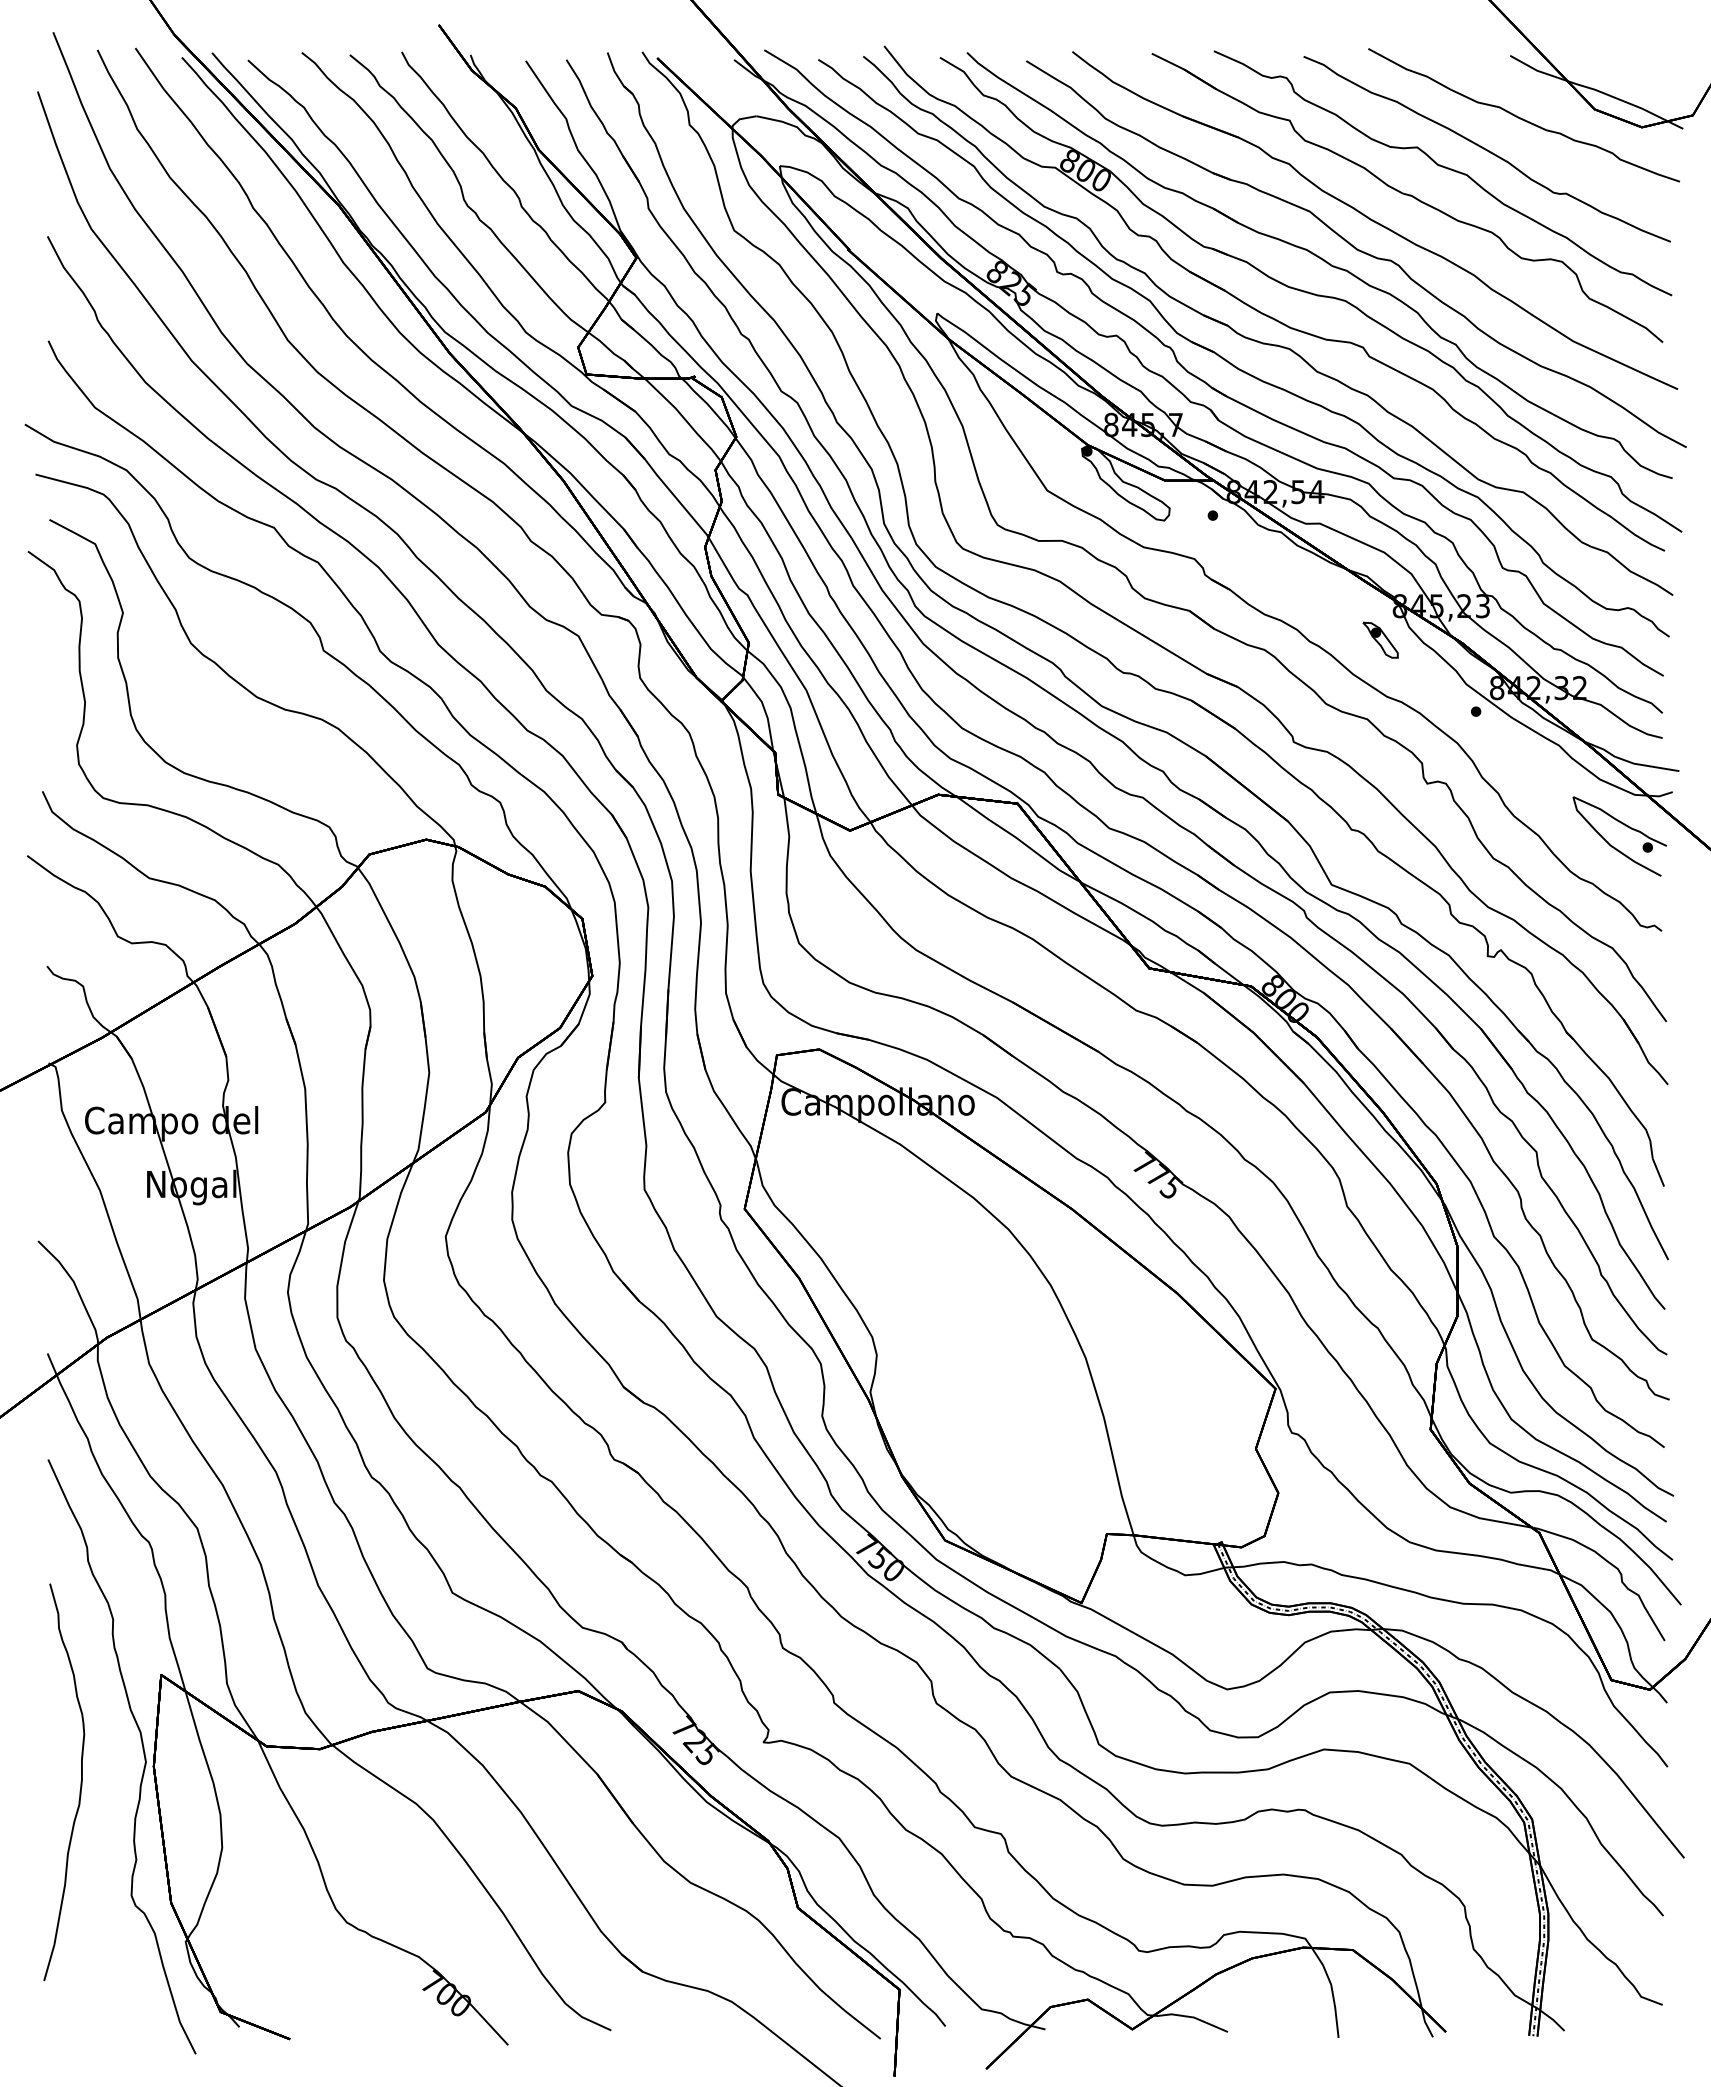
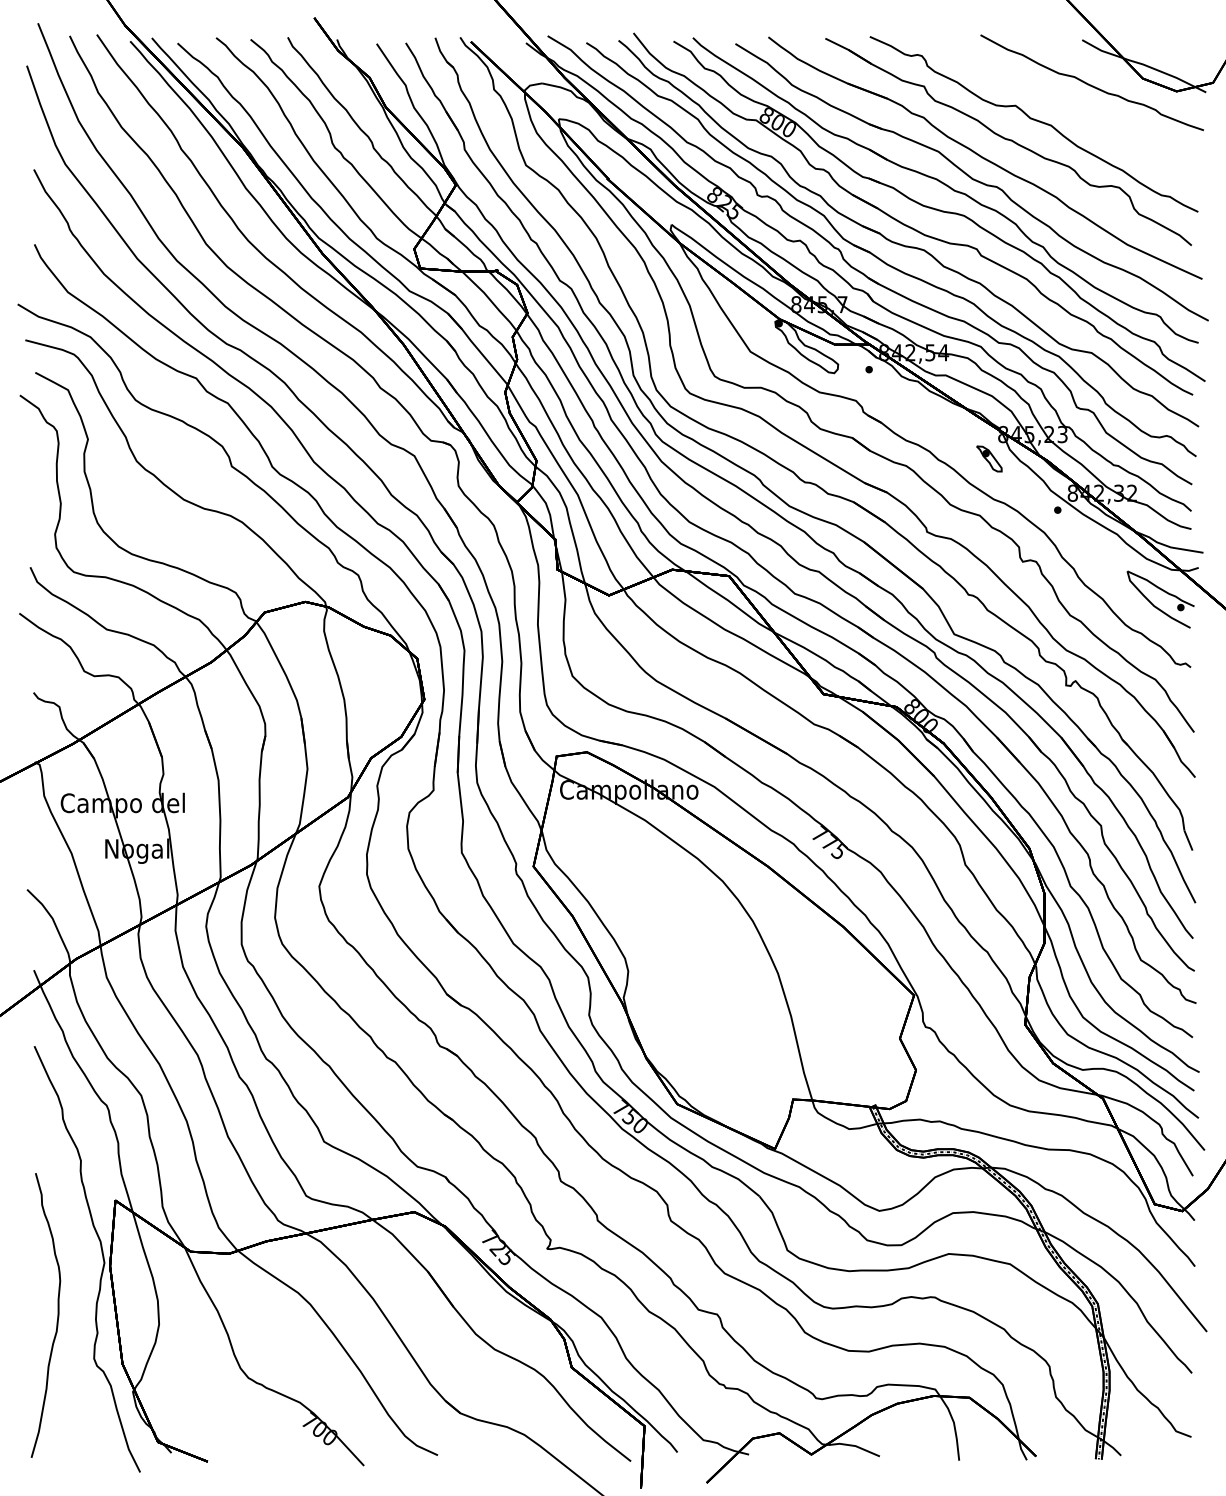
curve: (1486, 149) -> (1065, 107), removed
curve: (80, 1781) -> (57, 1314), moved

